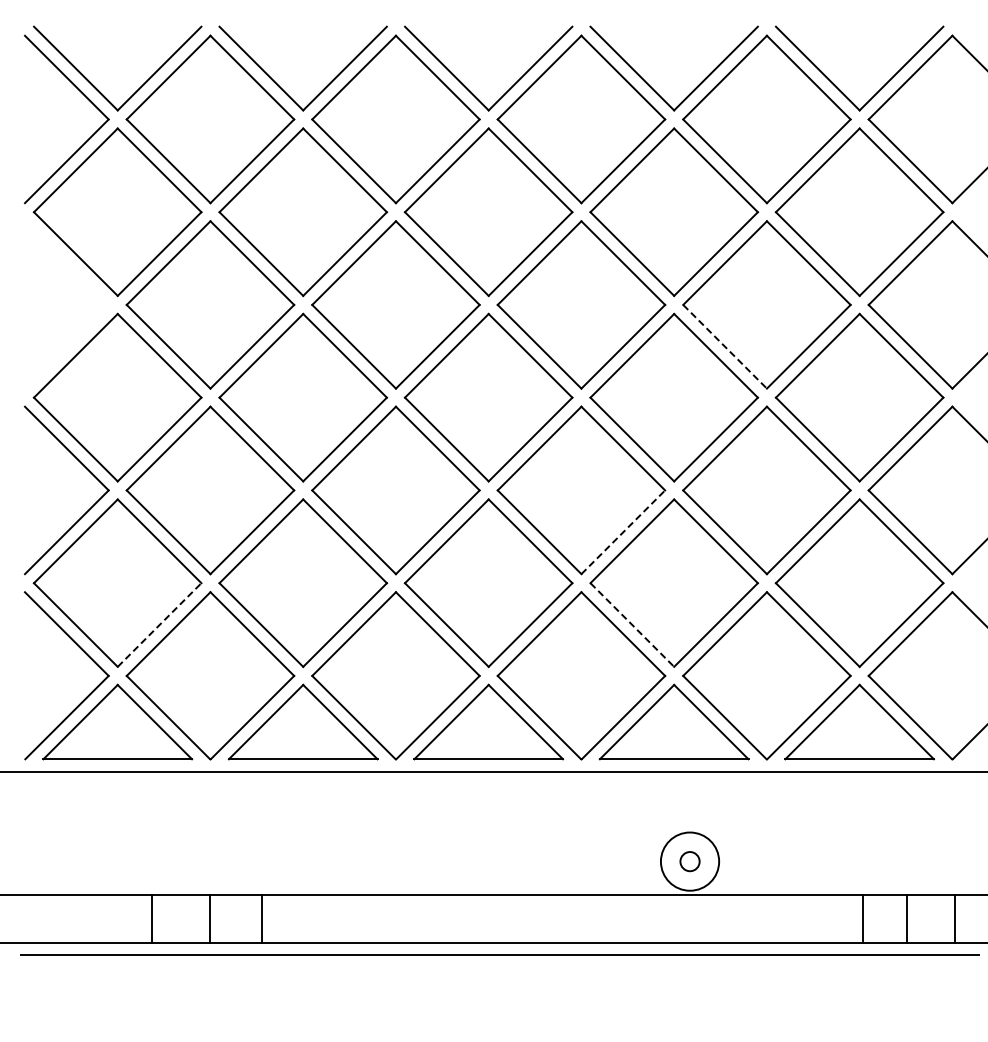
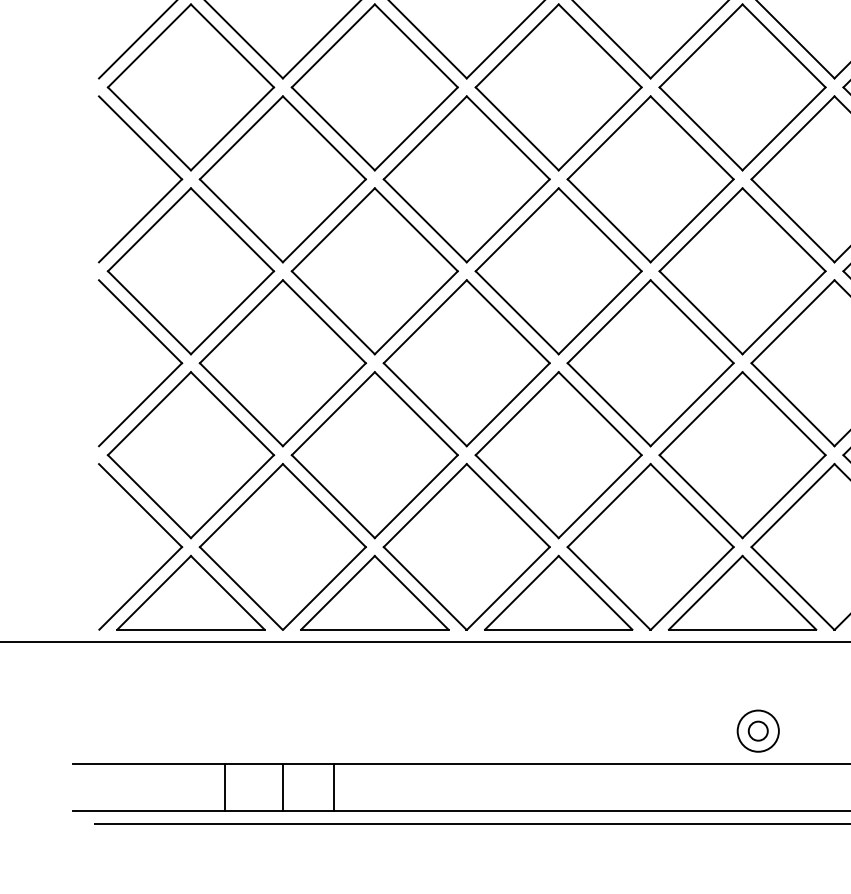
part: (86, 284) -> (160, 159), added
line: (725, 347) -> (793, 221), dashed -> solid
line: (623, 531) -> (692, 403), dashed -> solid
line: (159, 624) -> (232, 496), dashed -> solid
line: (632, 625) -> (701, 497), dashed -> solid
circle: (689, 861) -> (757, 731), size x0.71

